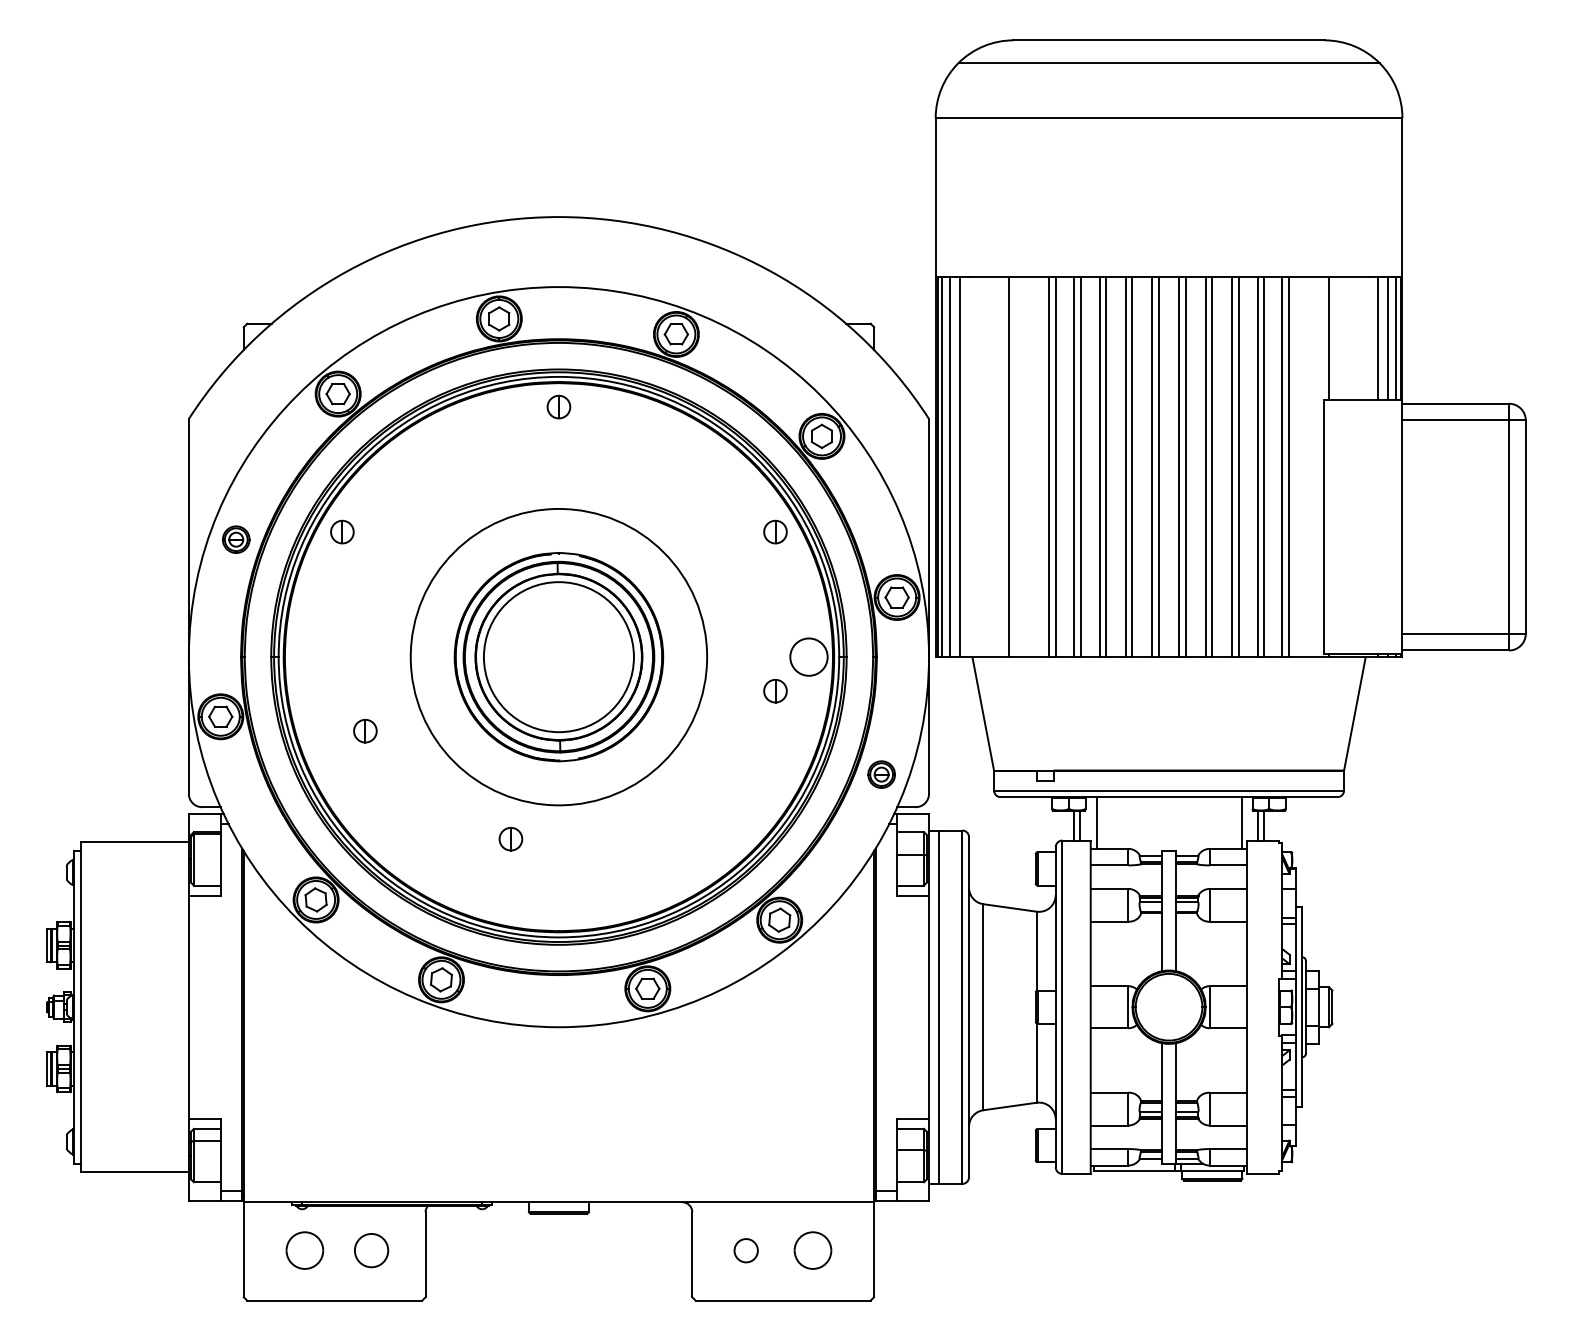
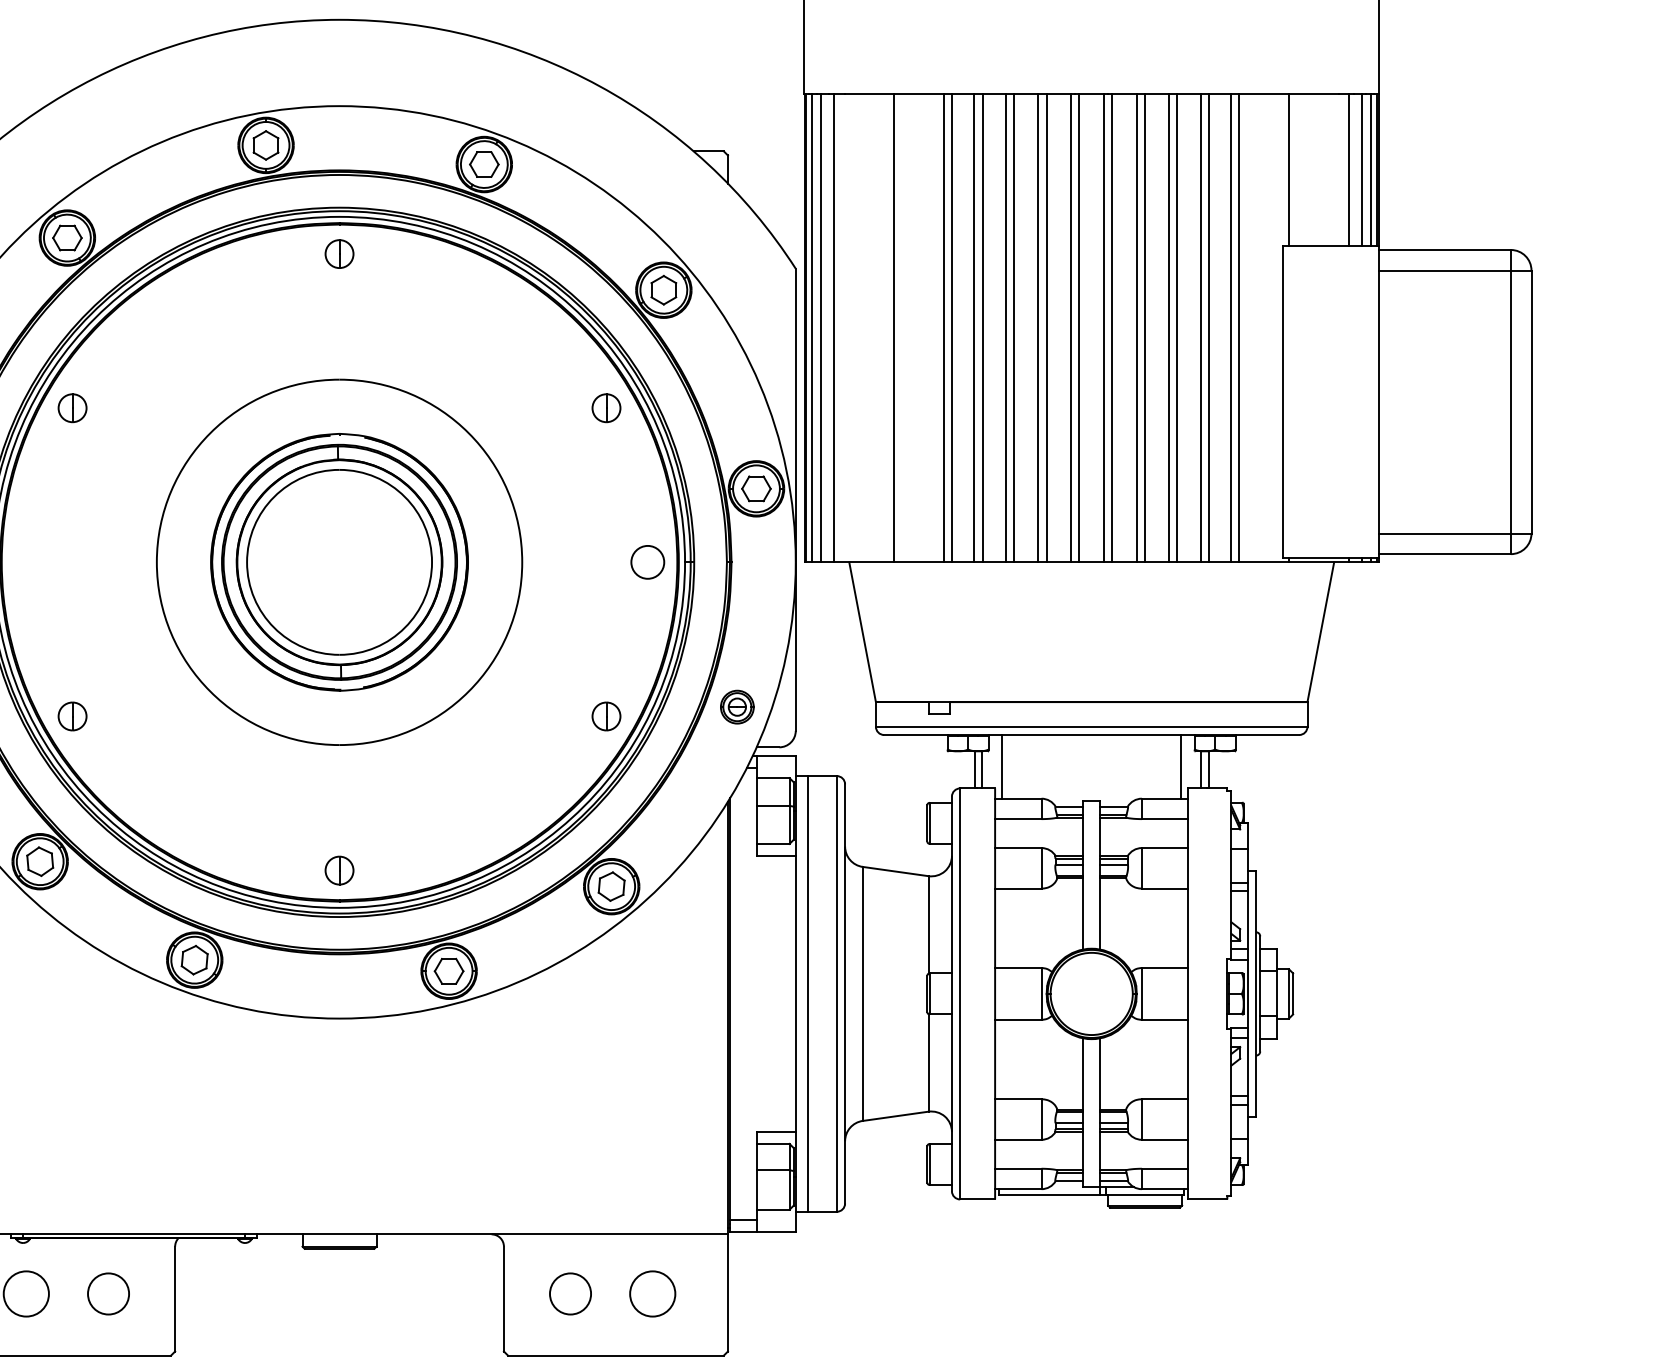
circle: (808, 656) -> (647, 561), size x0.71
part: (775, 691) -> (606, 716), moved
part: (365, 731) -> (72, 716), moved
part: (510, 839) -> (338, 870), moved
circle: (745, 1250) -> (569, 1293), size x1.43

